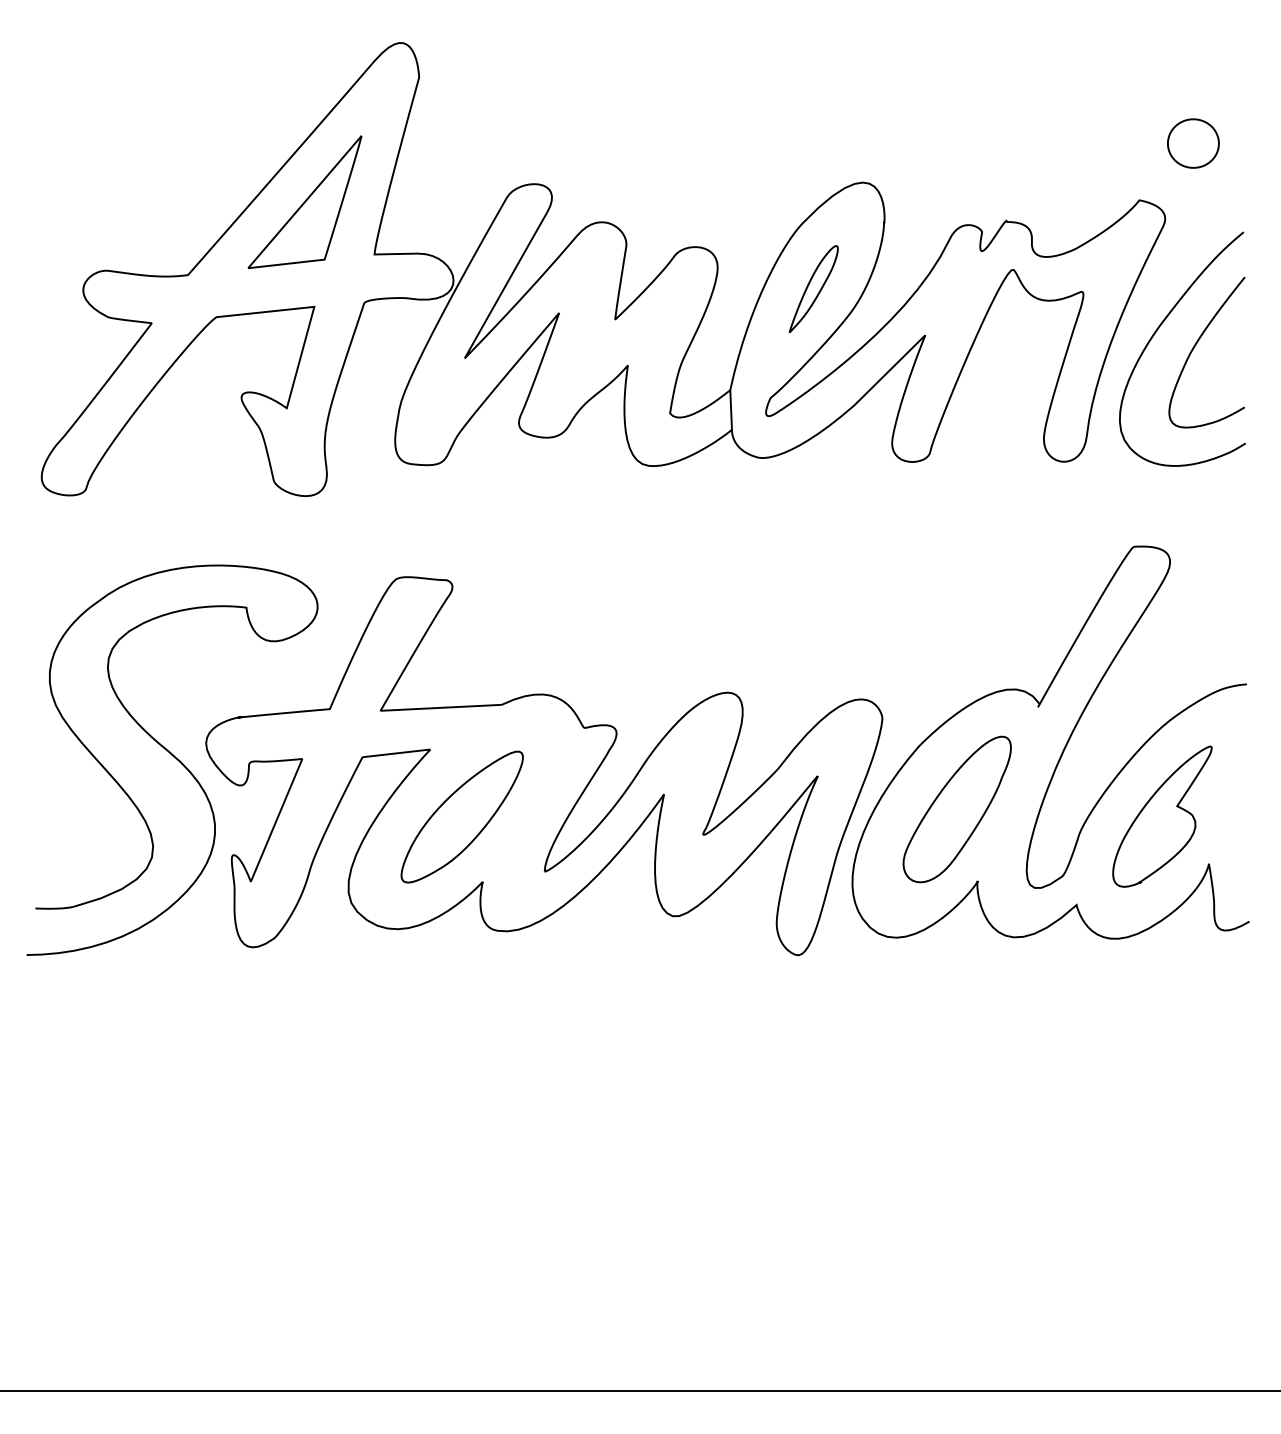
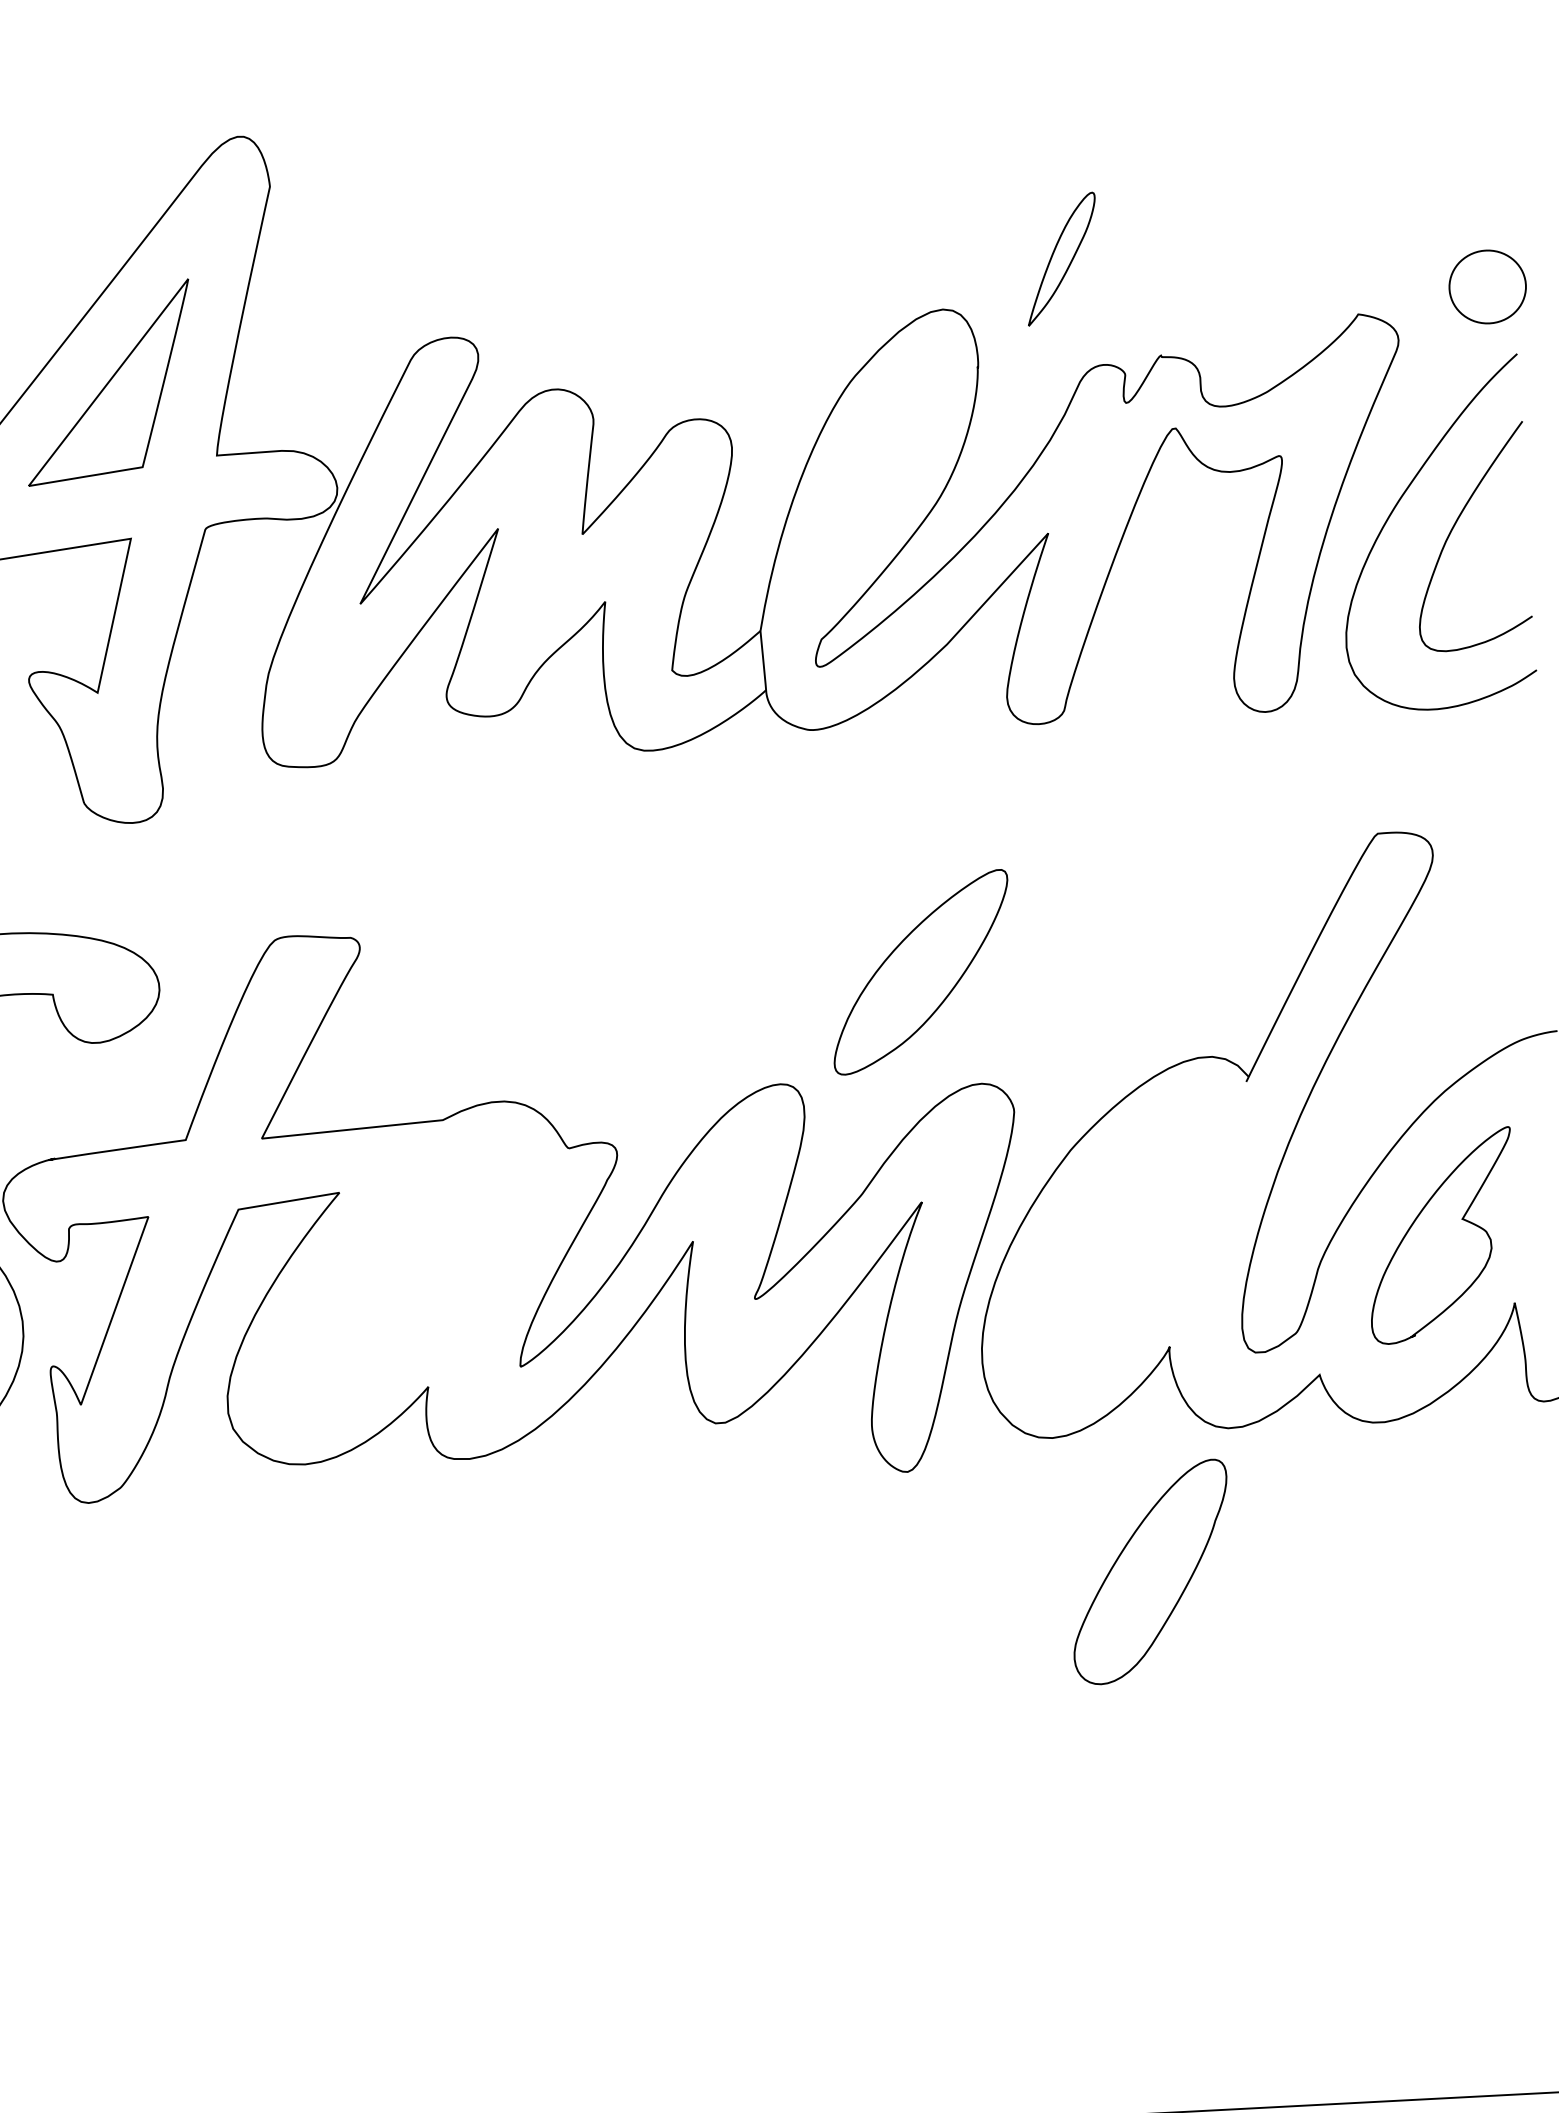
part: (1193, 143) -> (1487, 286), moved
part: (813, 288) -> (1061, 258), moved
part: (956, 809) -> (1149, 1572), moved
part: (461, 816) -> (919, 971), moved

